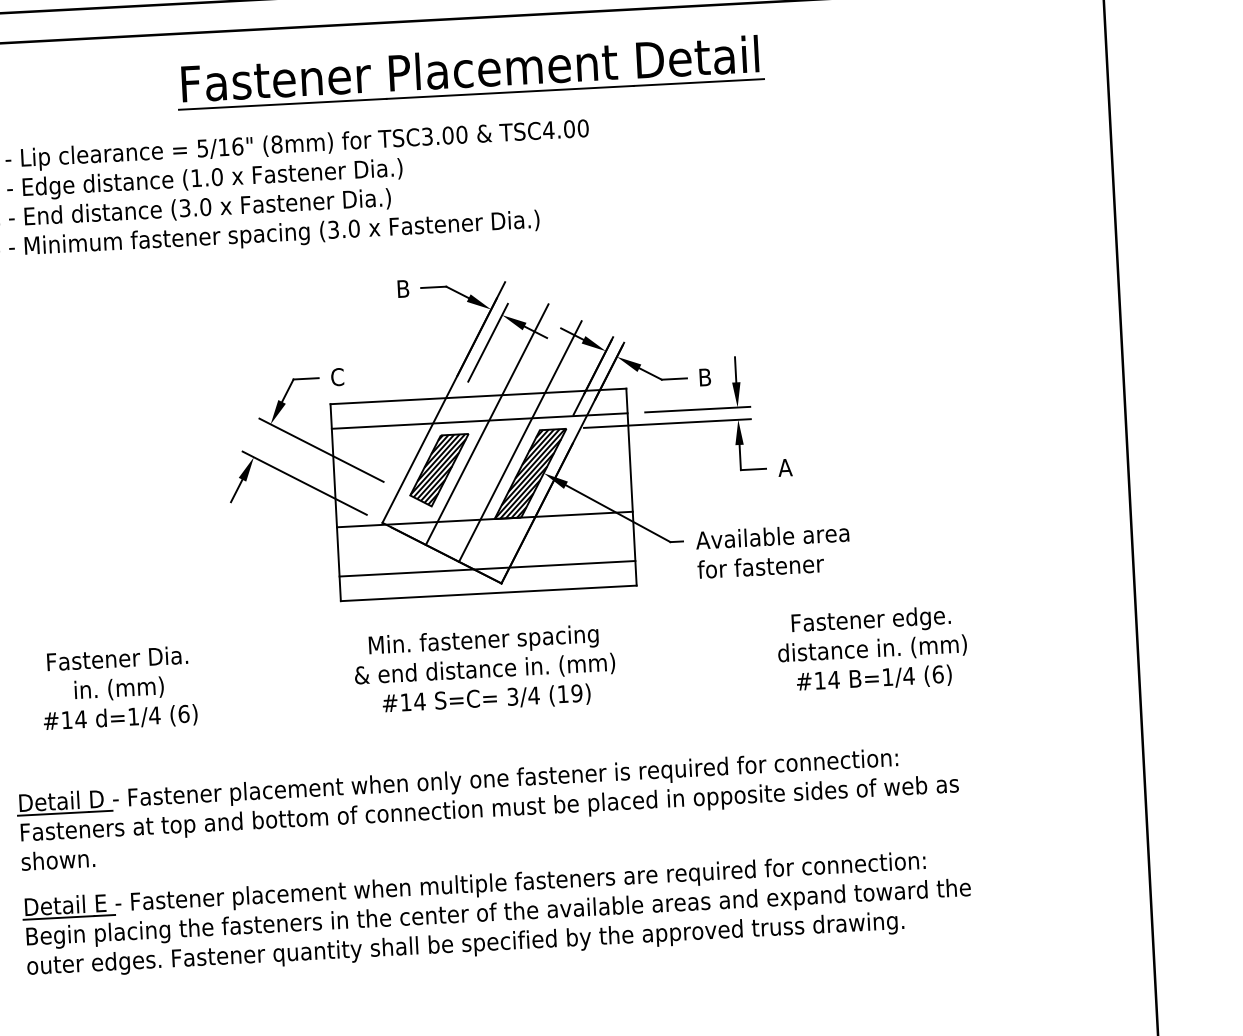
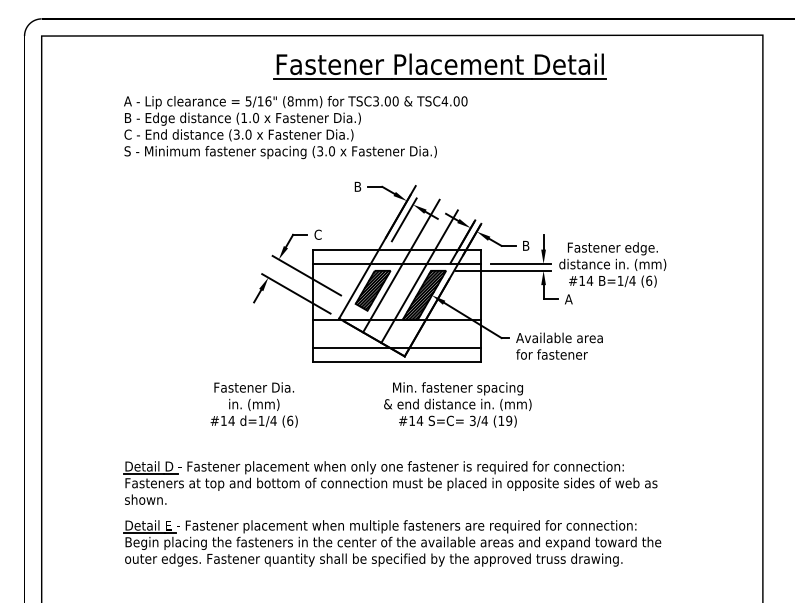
part: (468, 72) -> (439, 66), moved
text: (872, 648) -> (612, 264), moved
text: (484, 669) -> (457, 404), moved
text: (117, 688) -> (253, 404), moved

